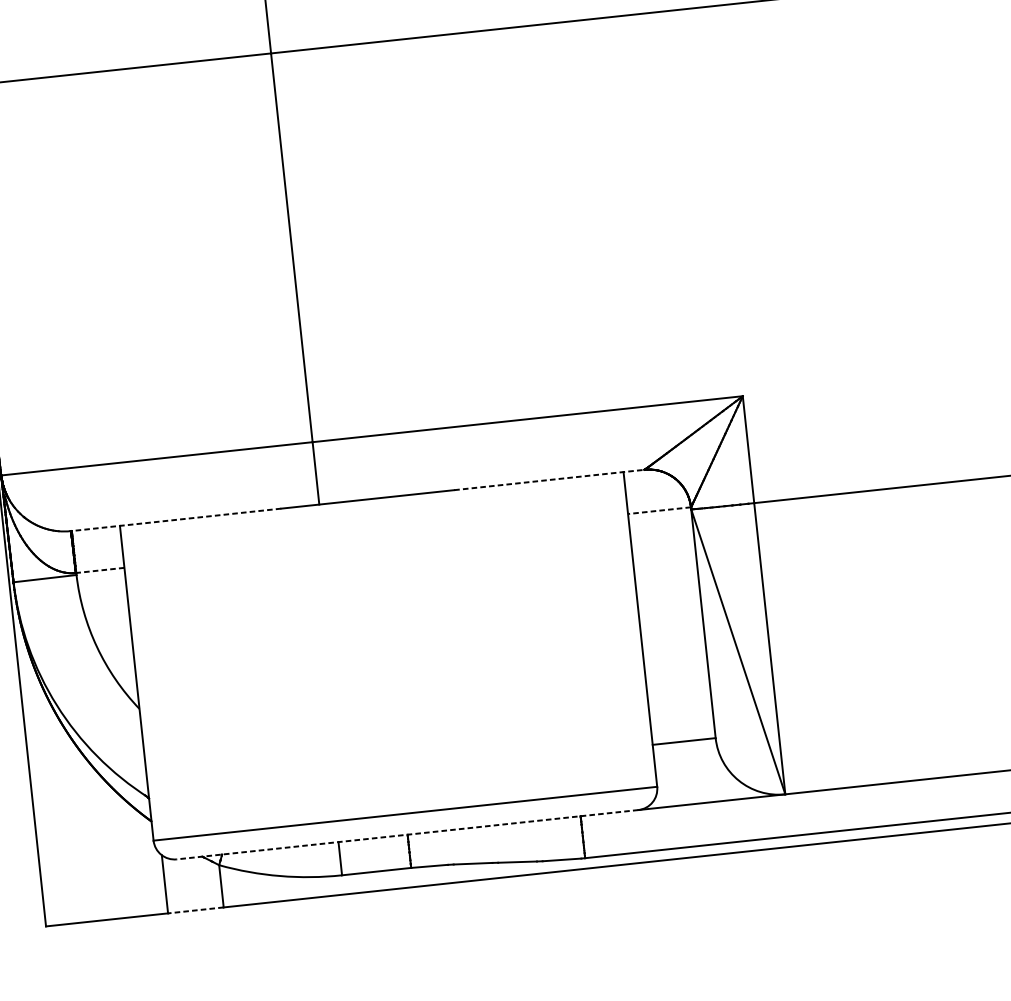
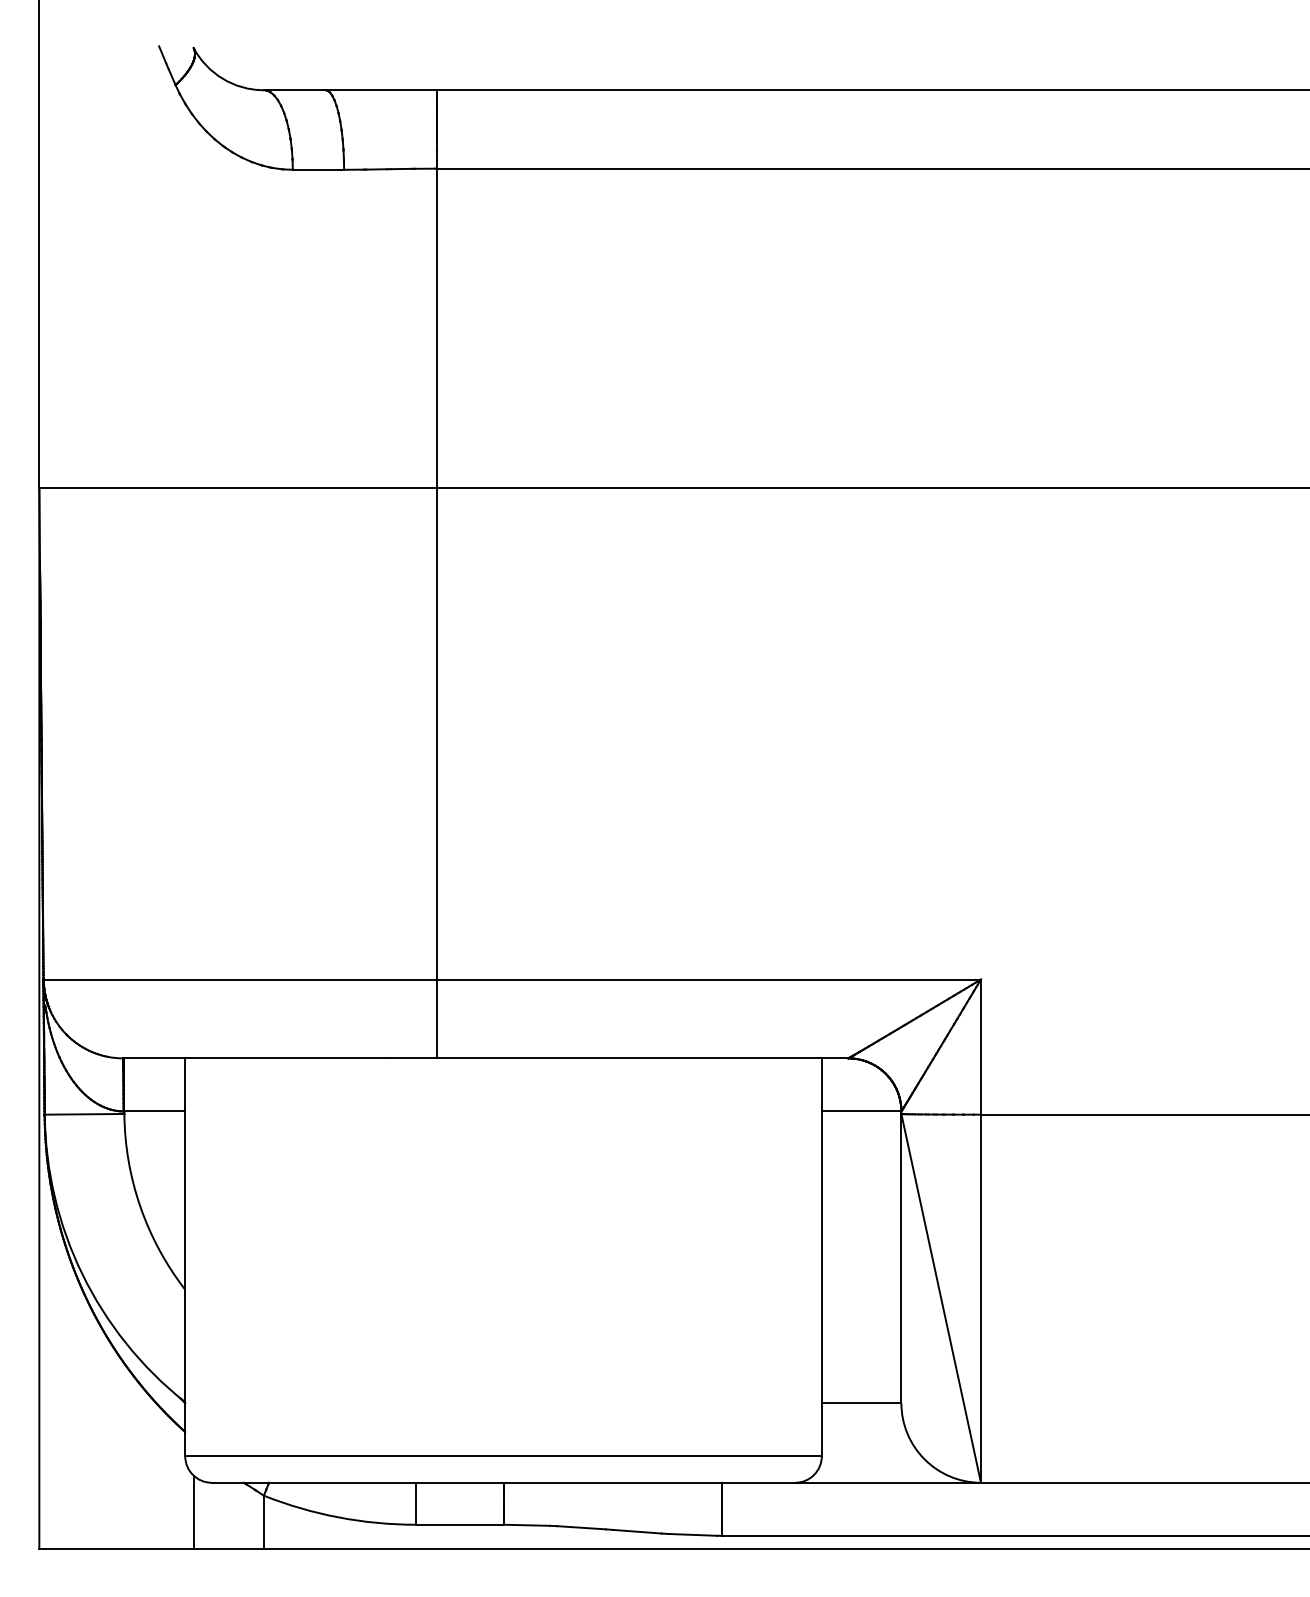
line: (549, 480) -> (728, 1058), dashed -> solid
line: (659, 510) -> (861, 1111), dashed -> solid
line: (176, 519) -> (256, 1058), dashed -> solid
line: (100, 570) -> (154, 1111), dashed -> solid
line: (407, 834) -> (503, 1482), dashed -> solid
line: (195, 910) -> (228, 1549), dashed -> solid

